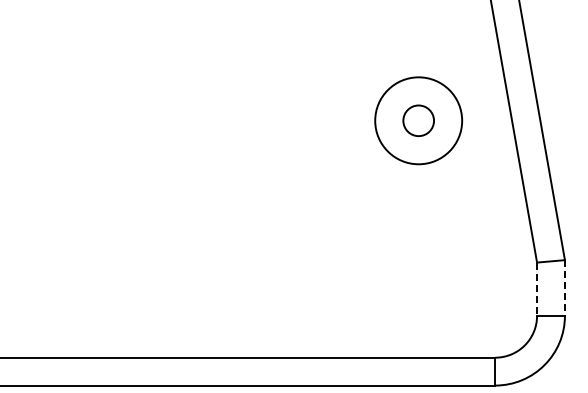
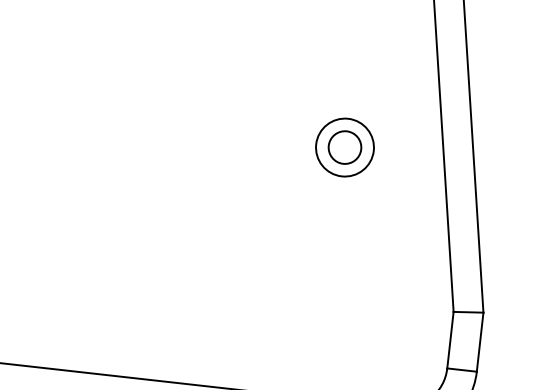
circle: (418, 120) -> (344, 147), size x0.62
line: (564, 288) -> (479, 342), dashed -> solid
line: (537, 289) -> (450, 340), dashed -> solid

